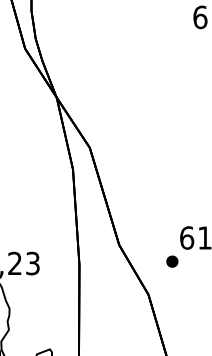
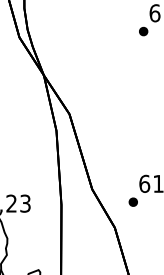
part: (185, 40) -> (143, 31), added

